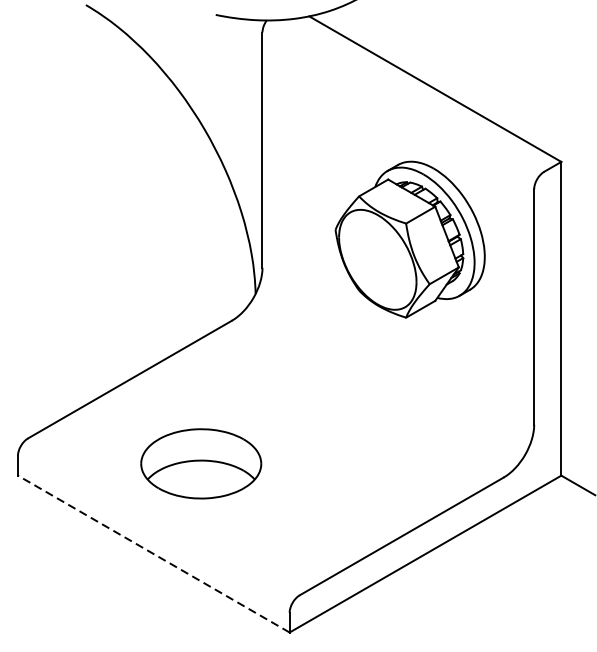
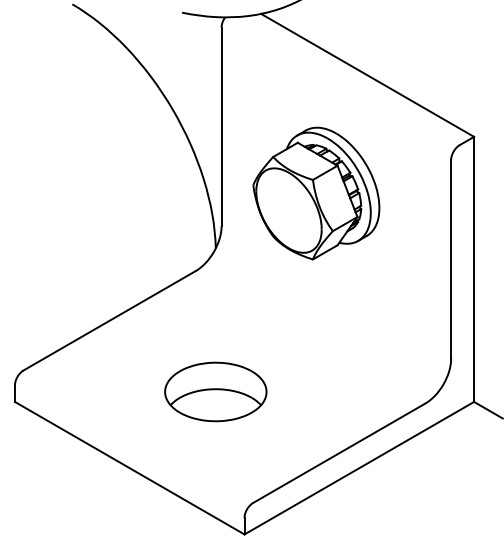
part: (410, 239) -> (316, 193), moved
part: (200, 463) -> (215, 391), moved
line: (153, 554) -> (129, 468), dashed -> solid

